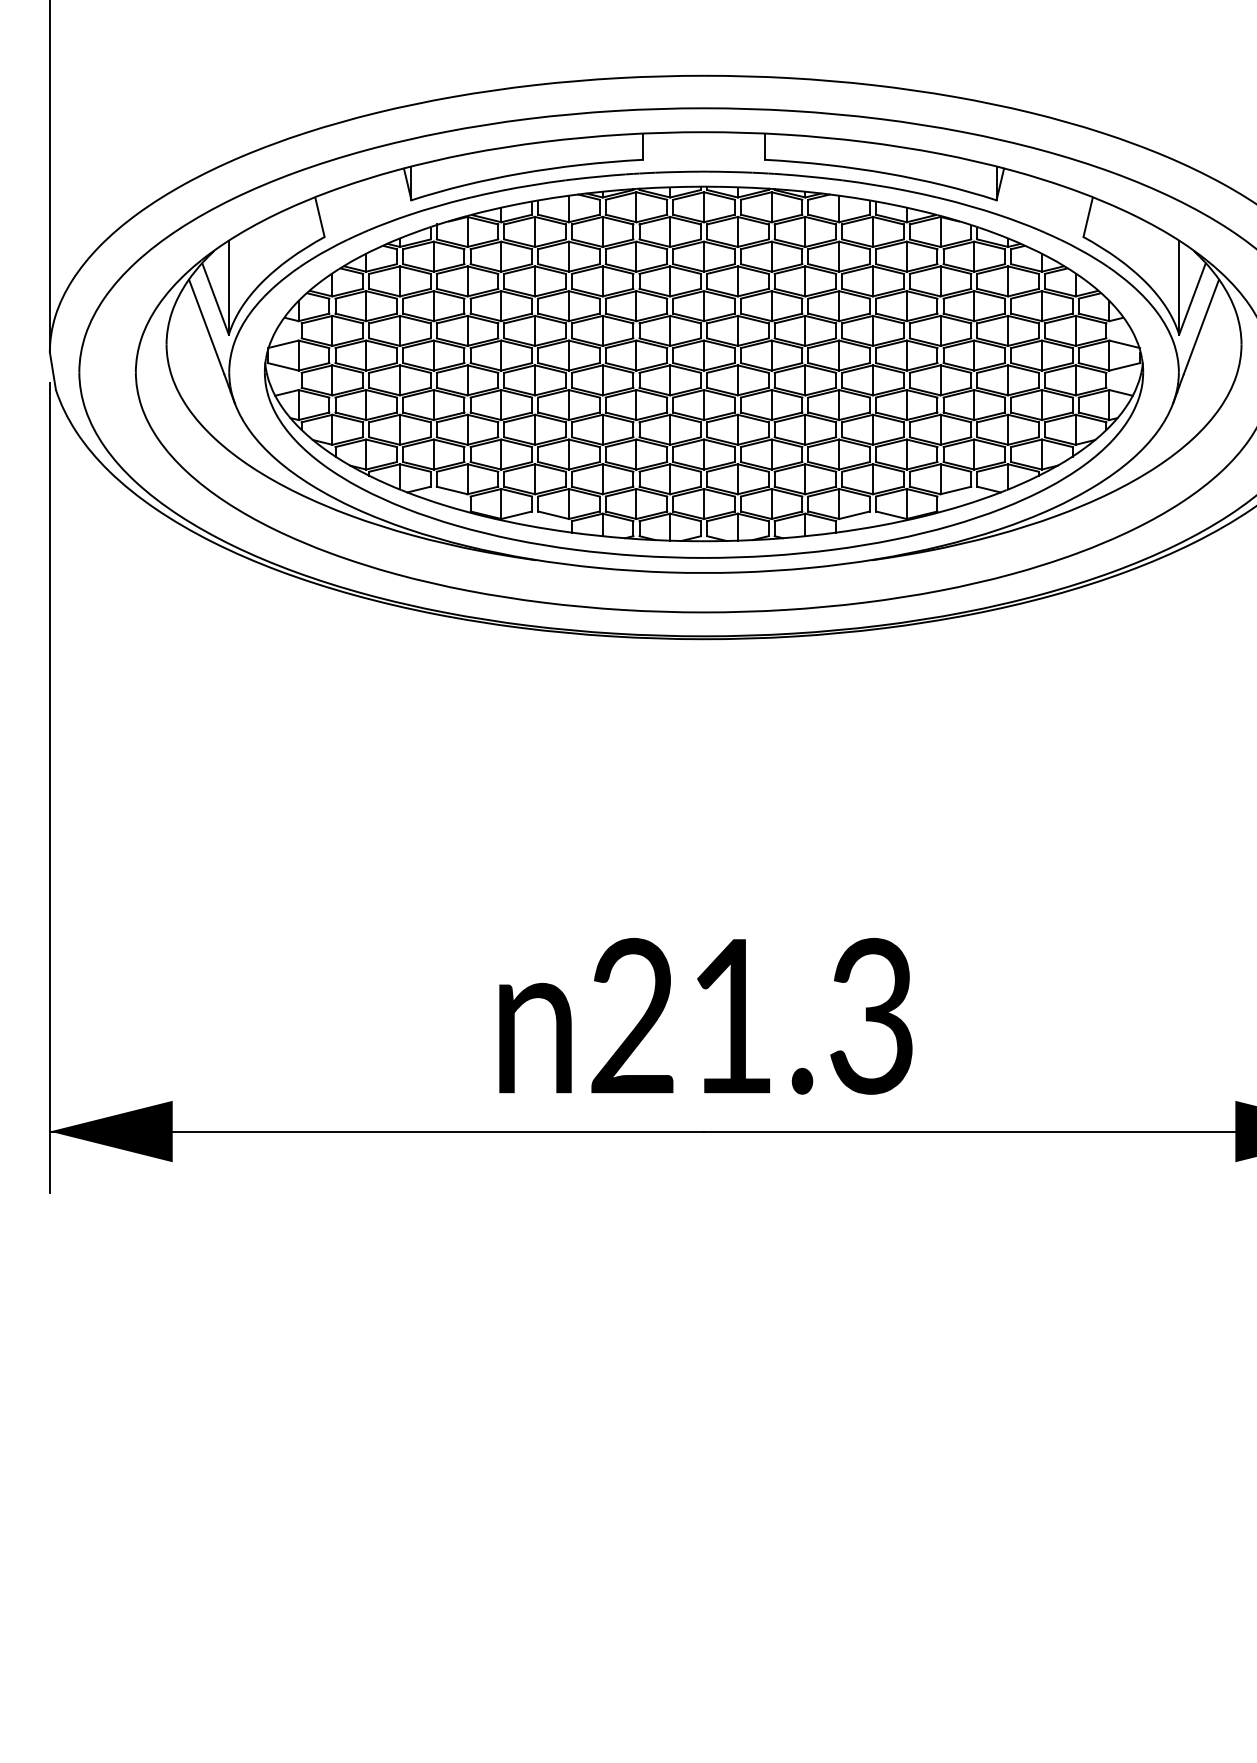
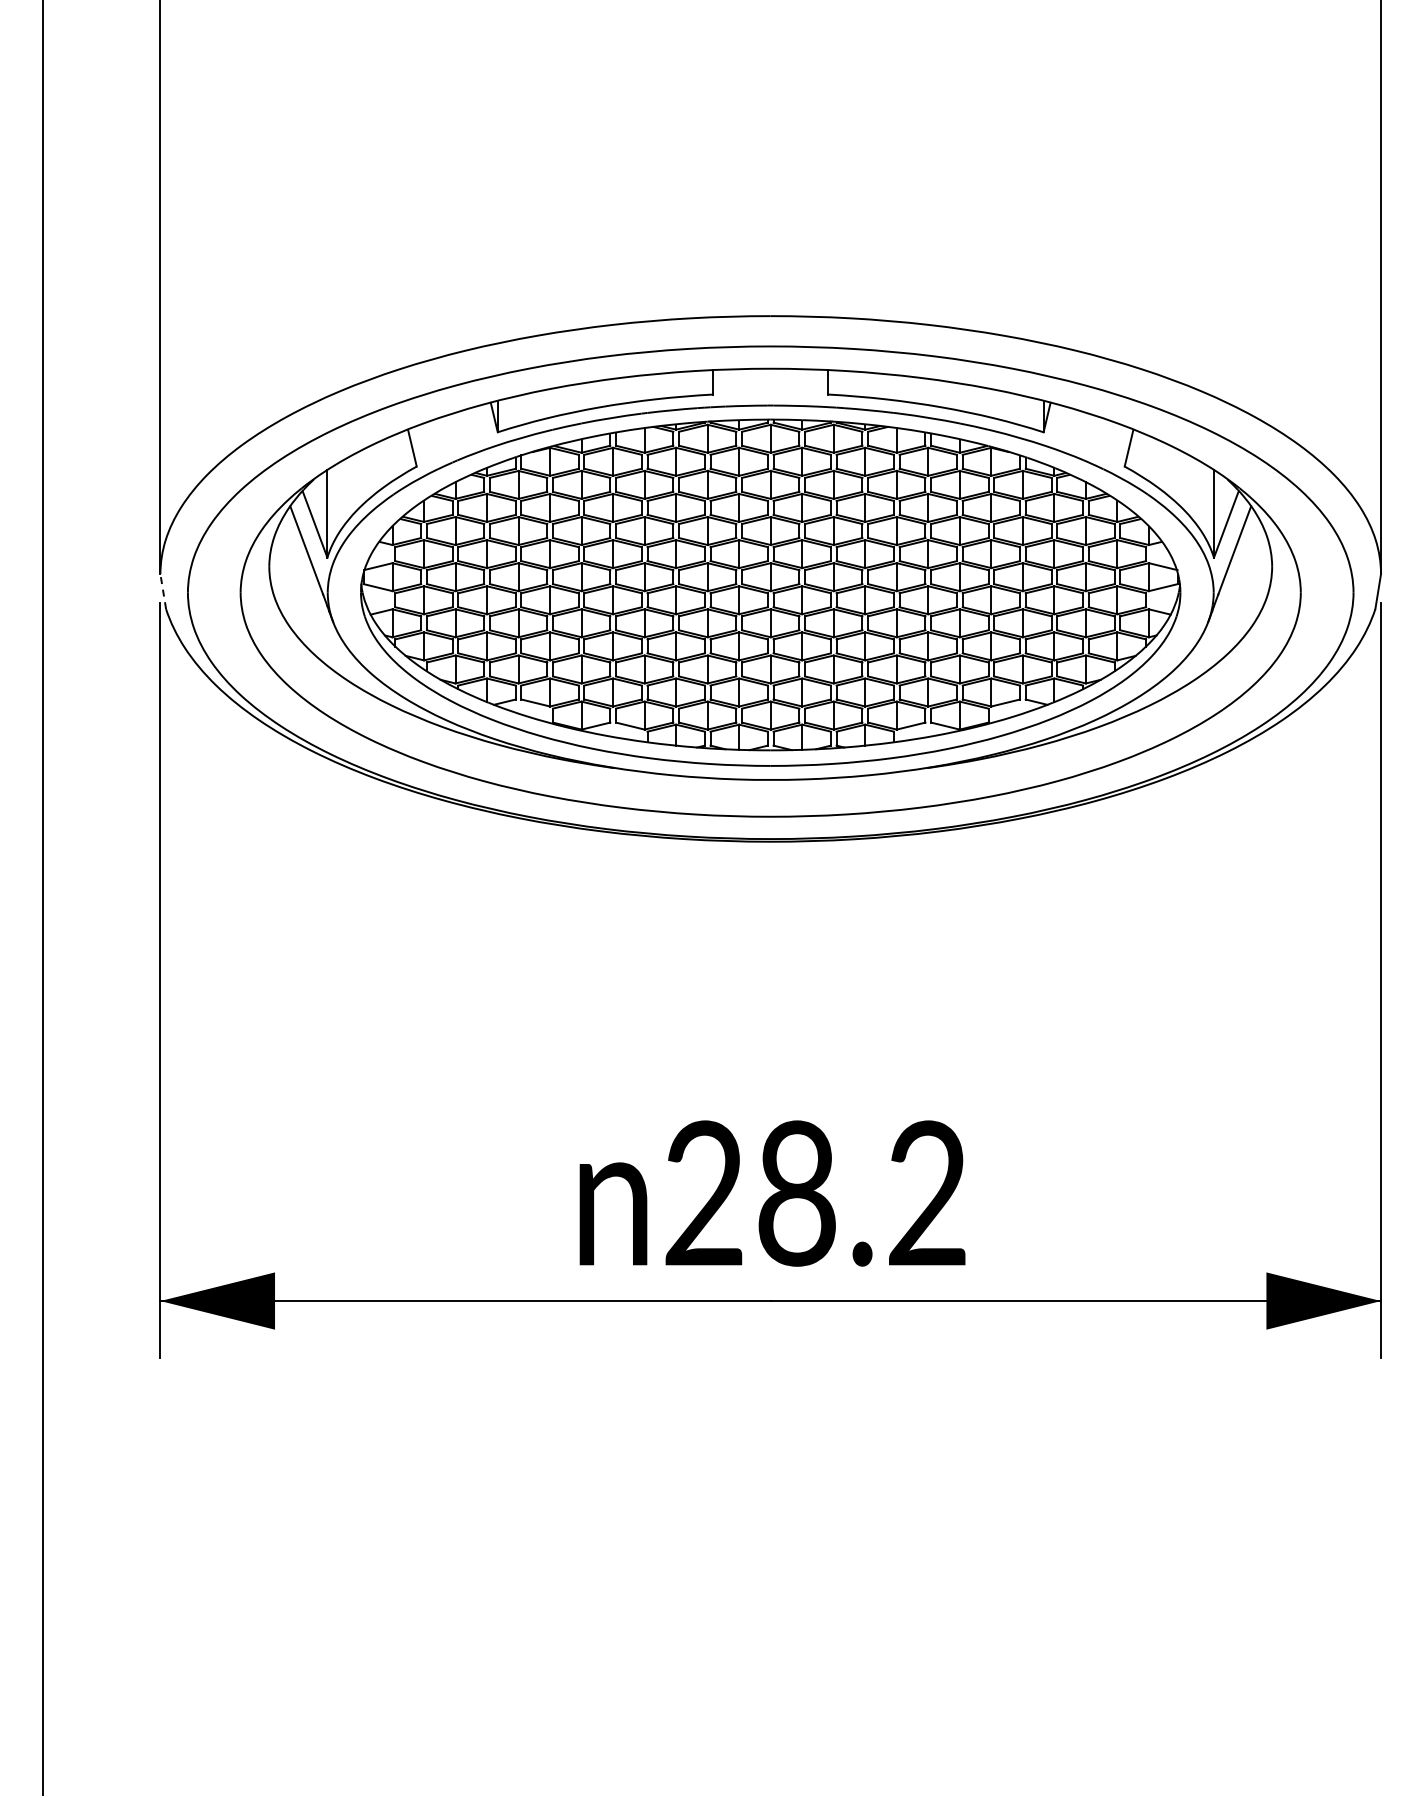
line: (53, 370) -> (163, 591), solid -> dashed
text: (801, 1016) -> (861, 1193), 21.3 -> 28.2

